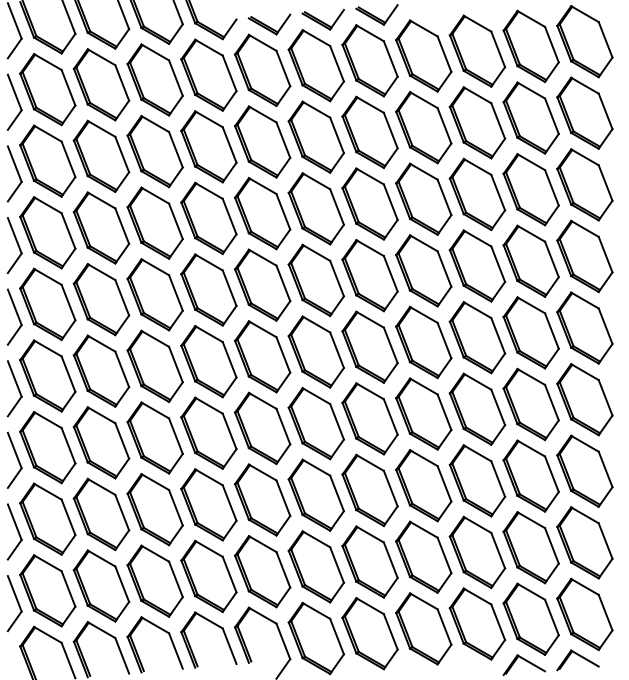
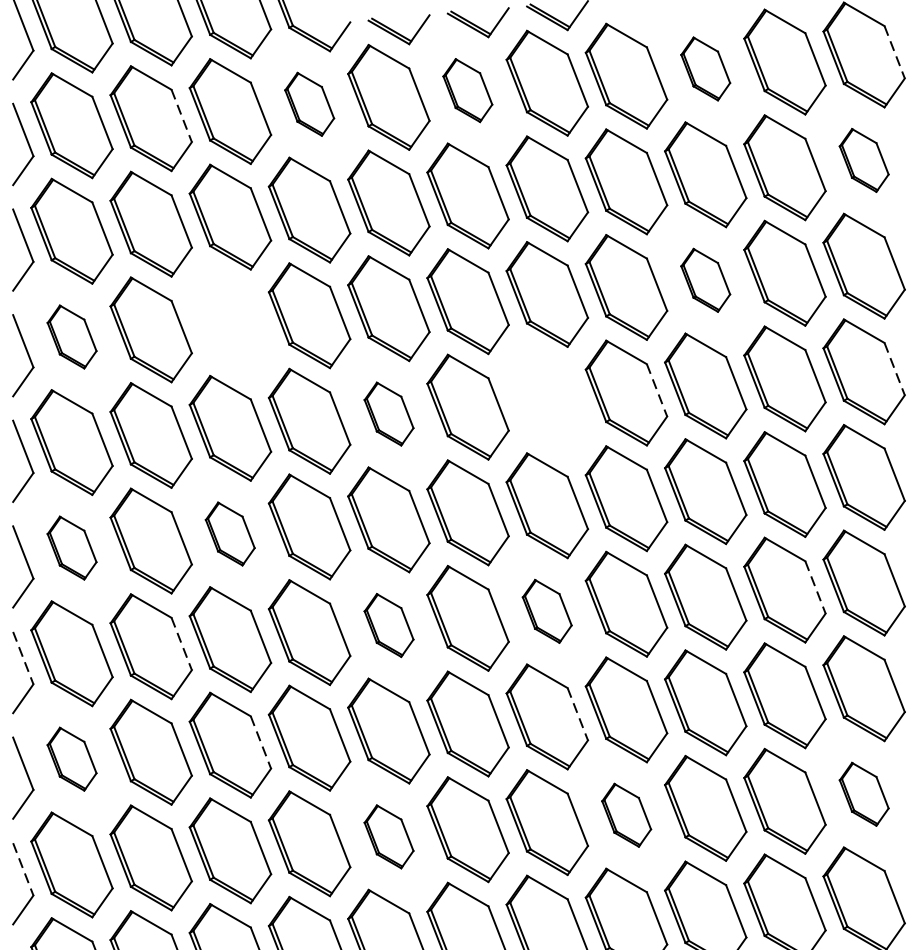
line: (605, 40) -> (894, 53), solid -> dashed
part: (477, 50) -> (705, 68), size x0.6
part: (315, 65) -> (466, 90), size x0.6
part: (208, 74) -> (309, 103), size x0.6
line: (122, 83) -> (182, 116), solid -> dashed
part: (584, 112) -> (863, 159), size x0.6
part: (477, 194) -> (705, 280), size x0.6
part: (154, 222) -> (229, 321), removed
part: (47, 232) -> (71, 336), size x0.6
line: (605, 255) -> (894, 370), solid -> dashed
line: (444, 269) -> (657, 391), solid -> dashed
part: (369, 275) -> (546, 399), removed
part: (262, 284) -> (388, 413), size x0.6
part: (154, 366) -> (229, 534), size x0.6
part: (47, 375) -> (71, 547), size x0.6
line: (552, 403) -> (816, 588), solid -> dashed
part: (369, 418) -> (546, 610), size x0.6
part: (262, 428) -> (388, 625), size x0.6
line: (122, 441) -> (182, 644), solid -> dashed
line: (14, 451) -> (22, 659), solid -> dashed
line: (390, 489) -> (577, 715), solid -> dashed
line: (176, 508) -> (261, 743), solid -> dashed
part: (47, 518) -> (71, 758), size x0.6
part: (584, 542) -> (863, 793), size x0.6
part: (423, 556) -> (626, 814), size x0.6
part: (262, 571) -> (388, 836), size x0.6
line: (14, 594) -> (22, 870), solid -> dashed

